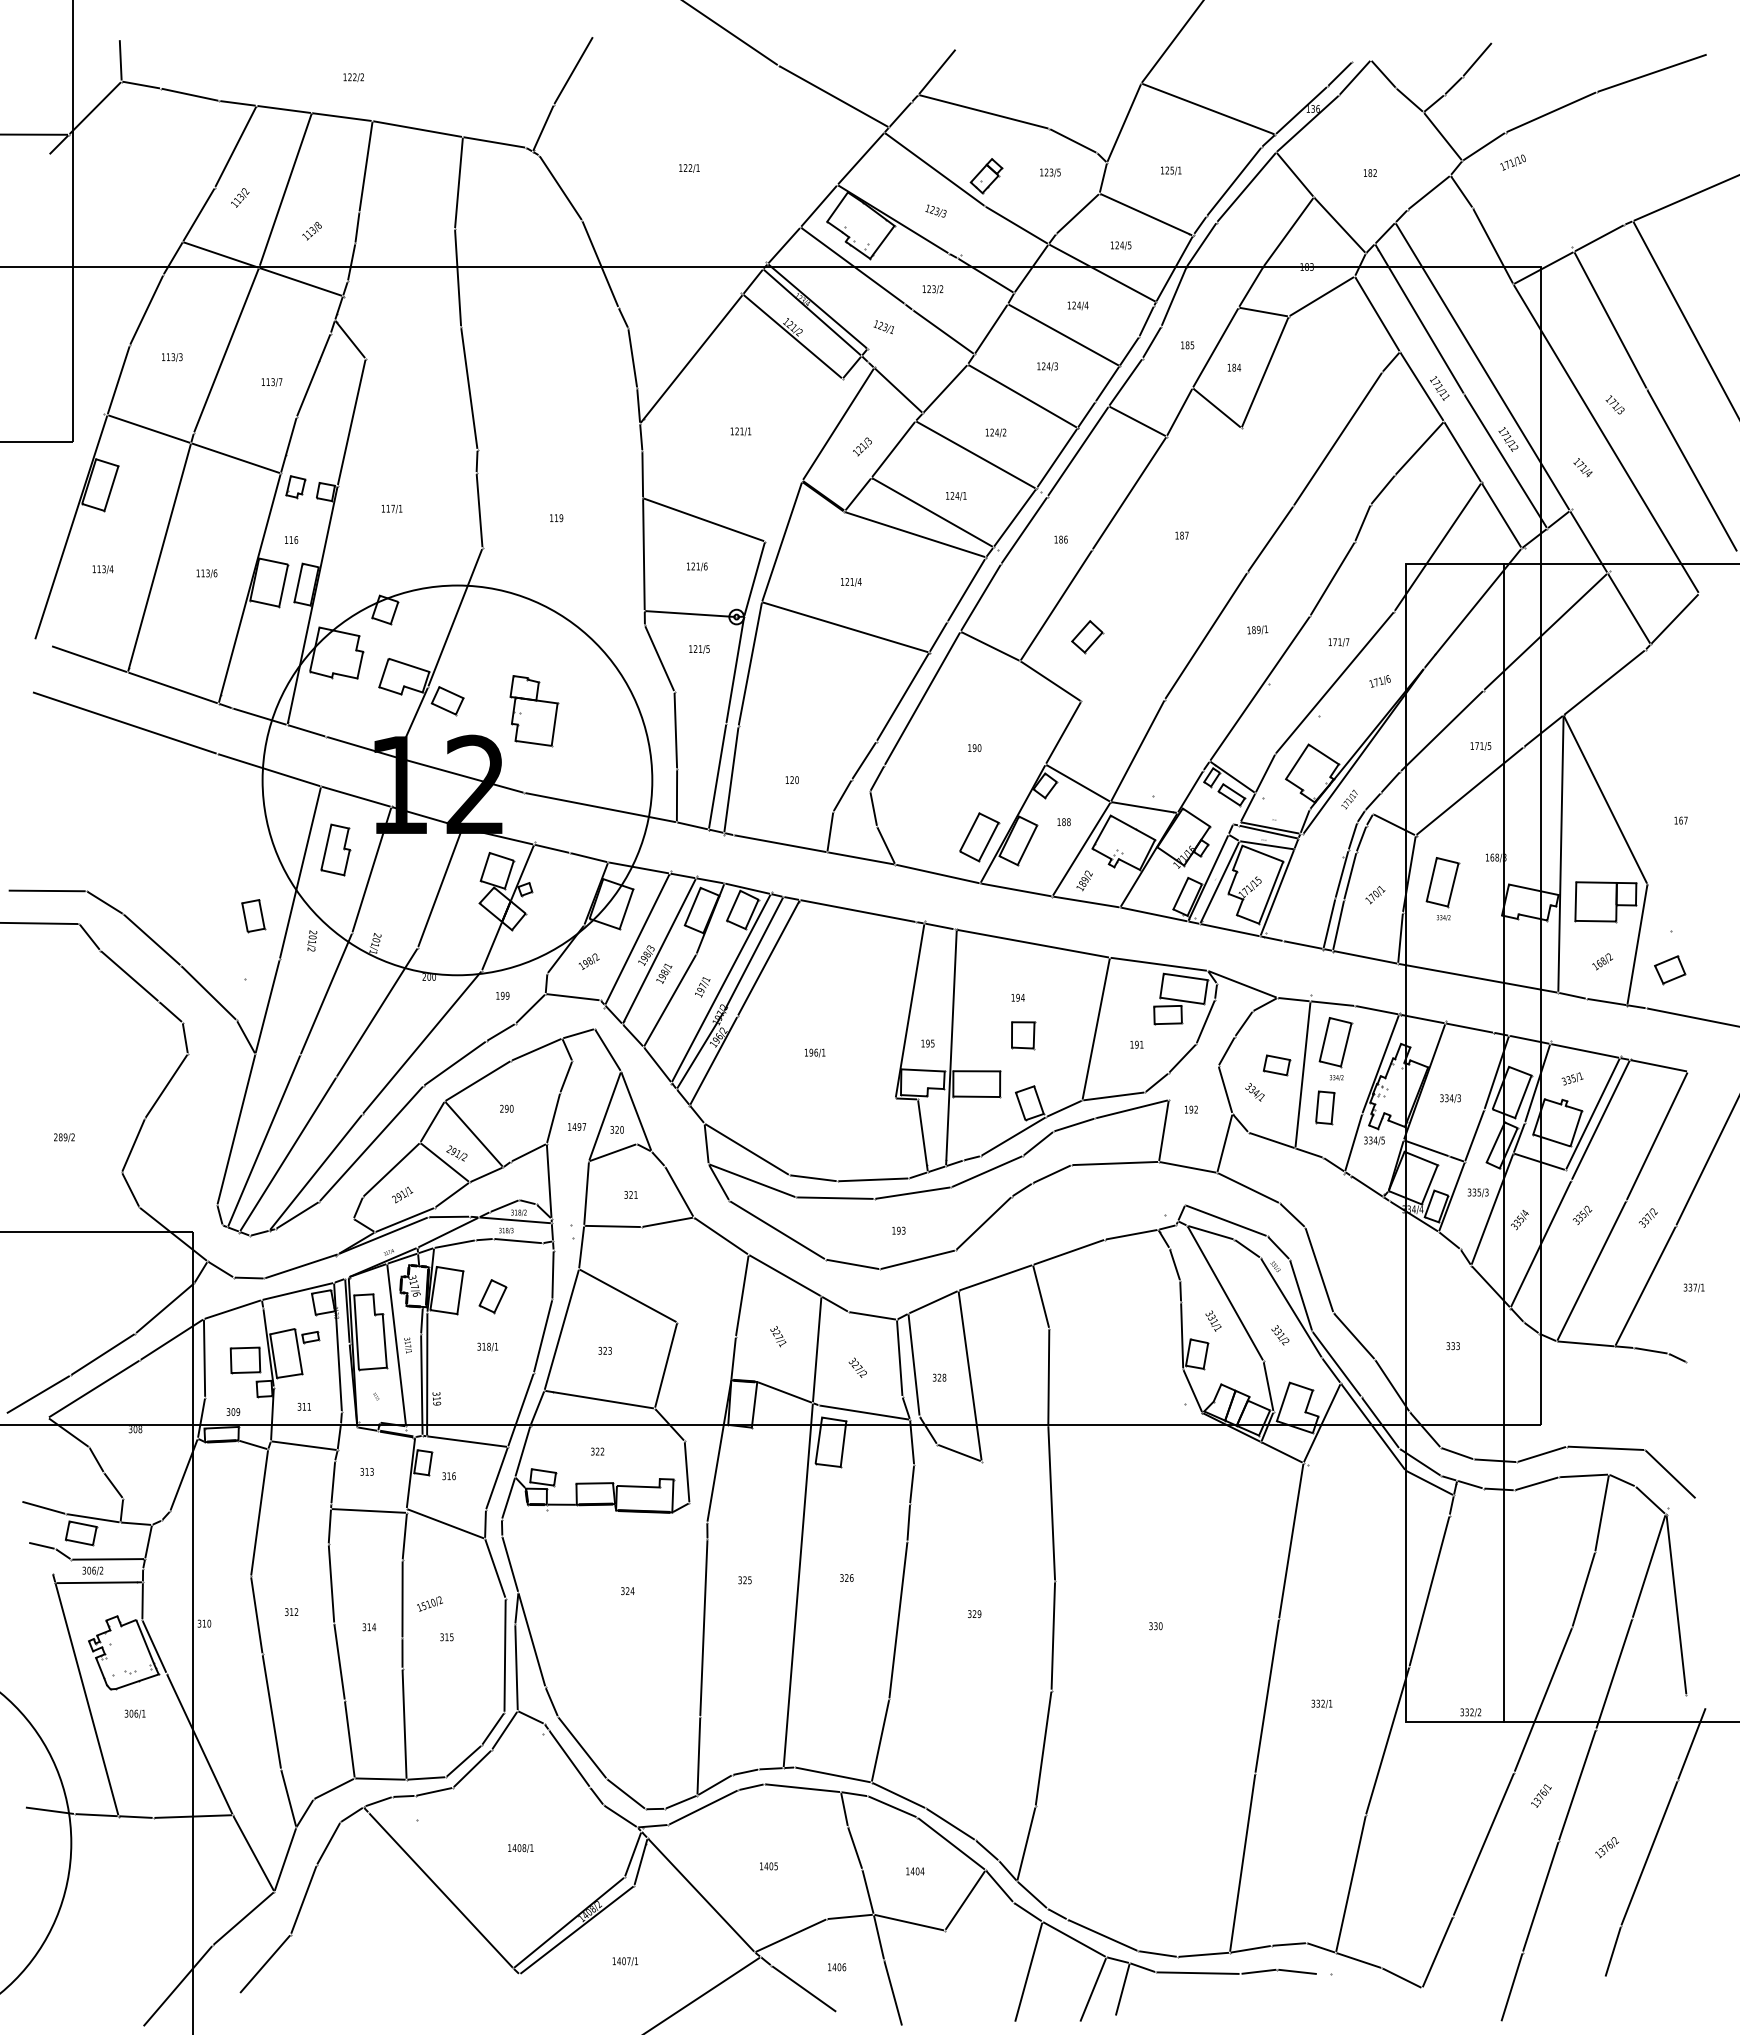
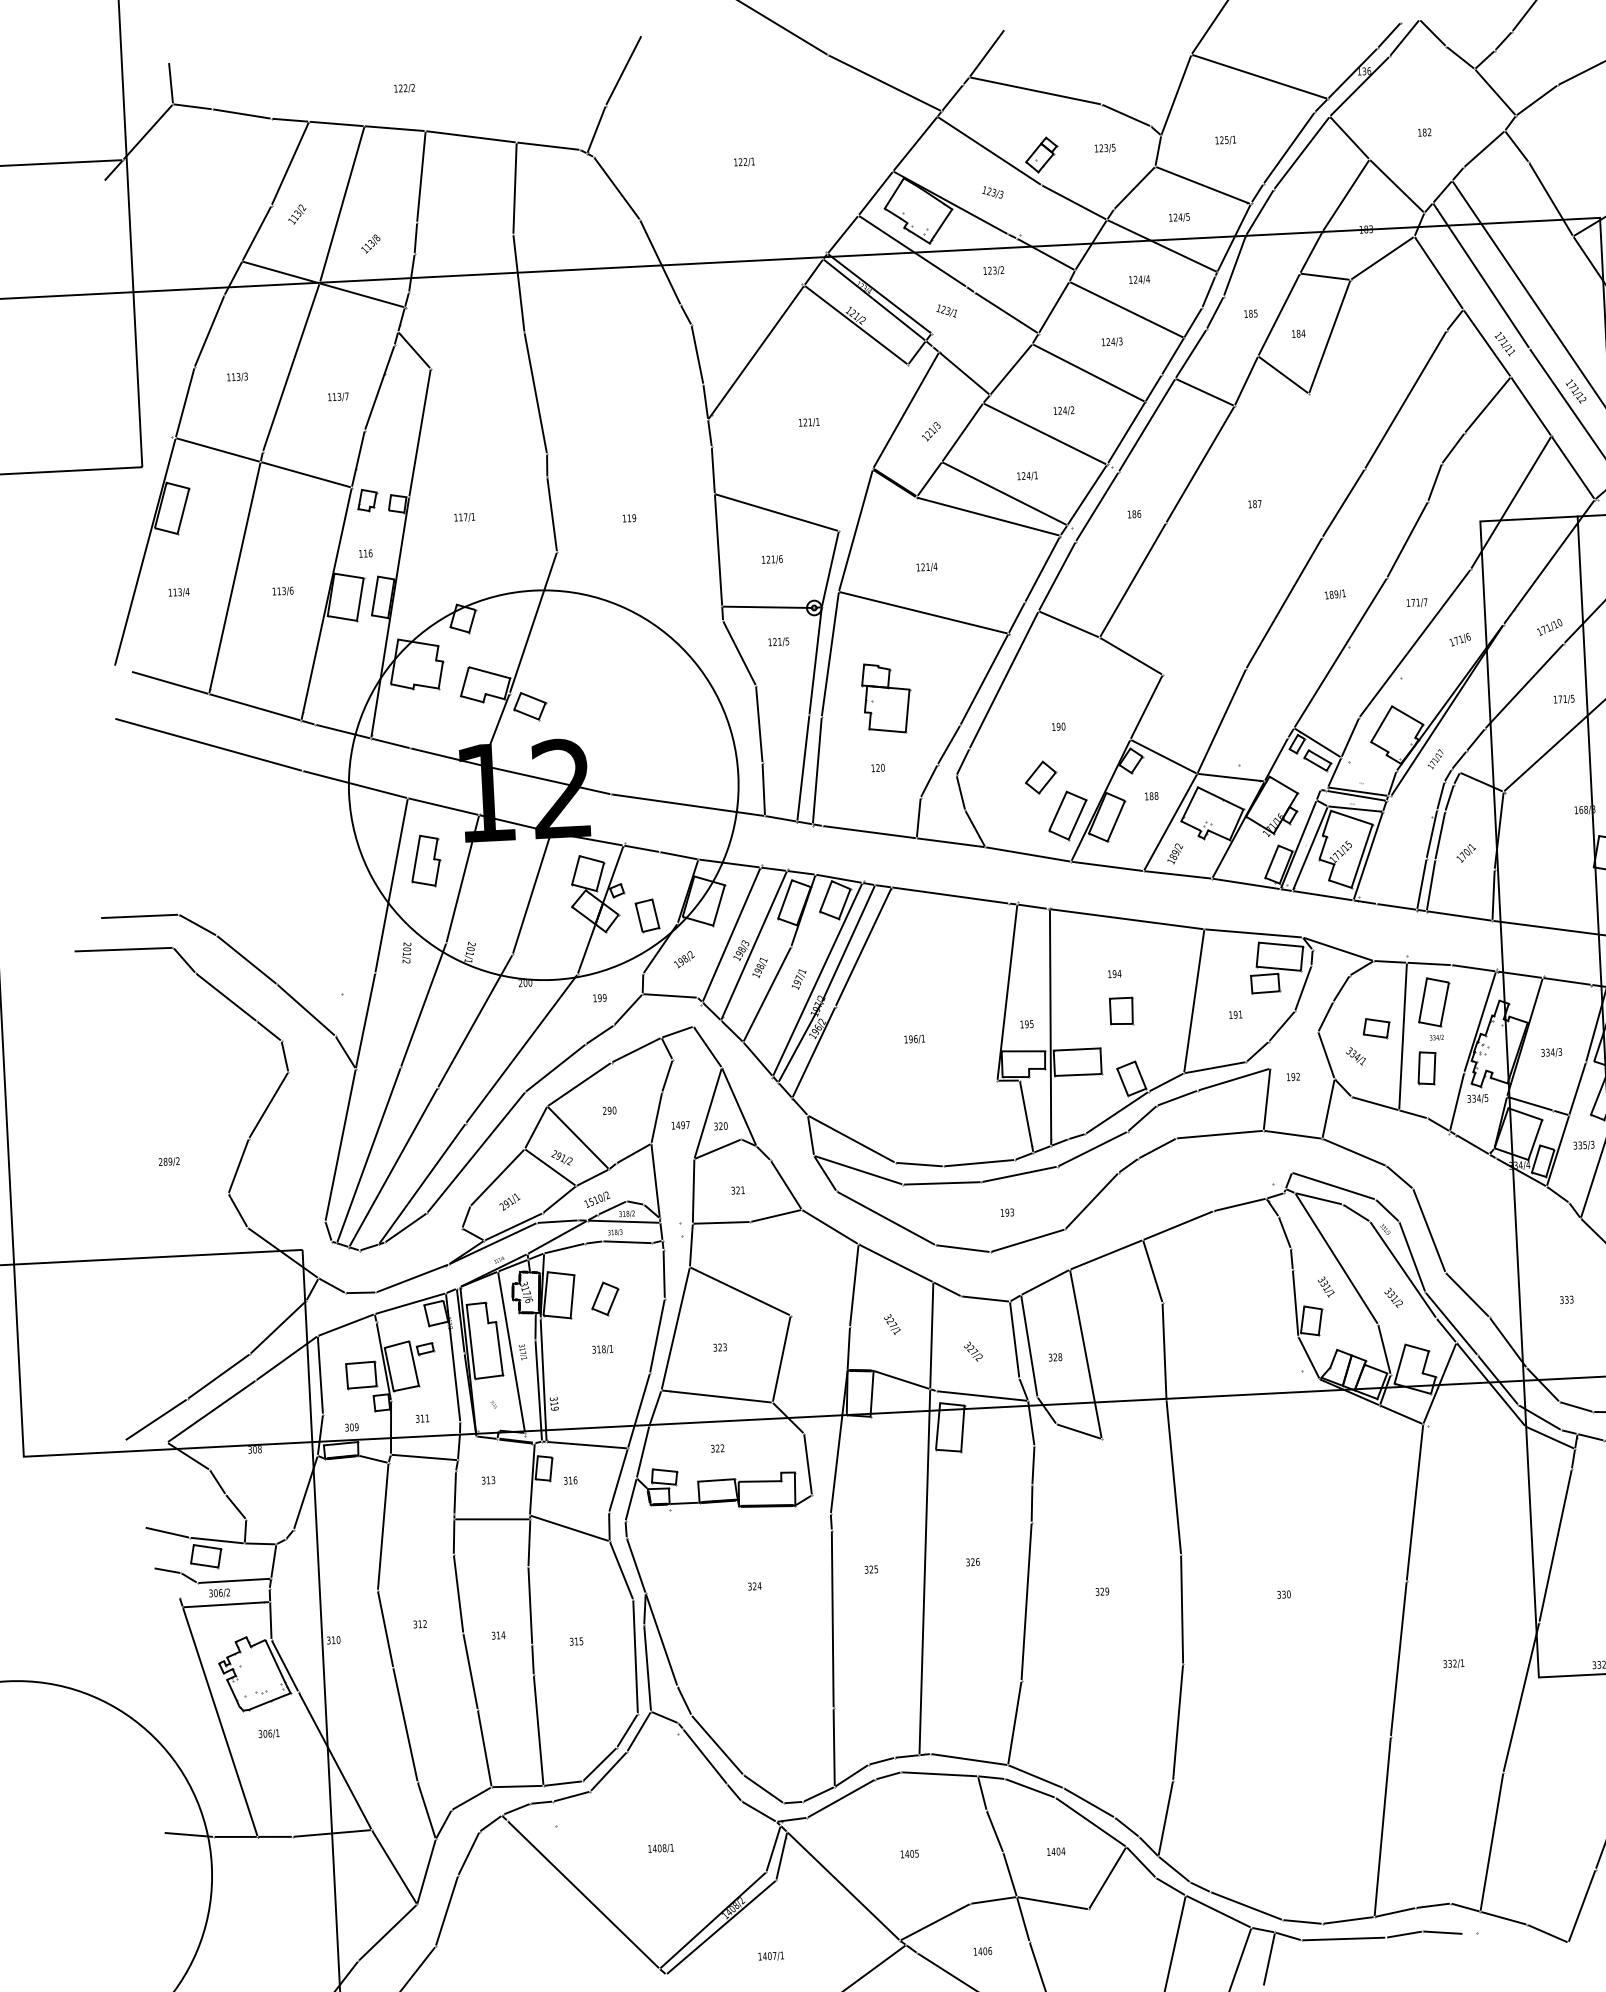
text: (1512, 162) -> (1549, 627), moved
part: (1087, 637) -> (1041, 778), moved
part: (534, 711) -> (886, 698), moved
part: (1442, 888) -> (1532, 843), removed
part: (253, 916) -> (647, 916), moved
text: (429, 1603) -> (596, 1199), moved

